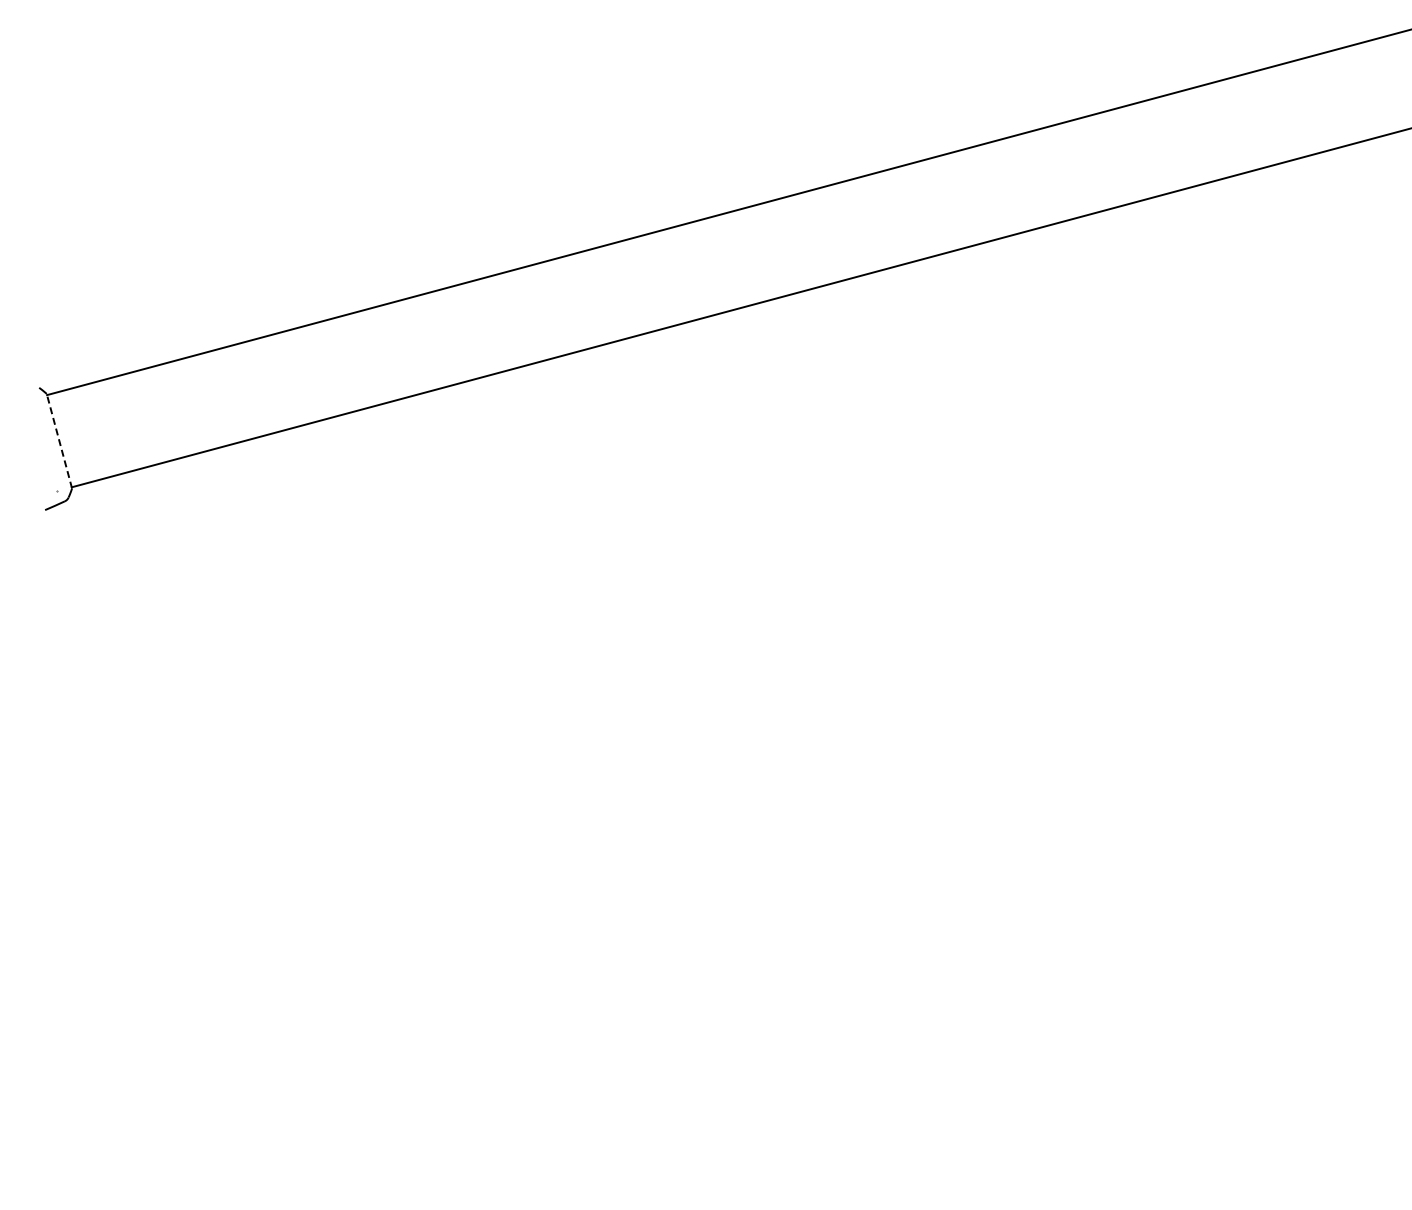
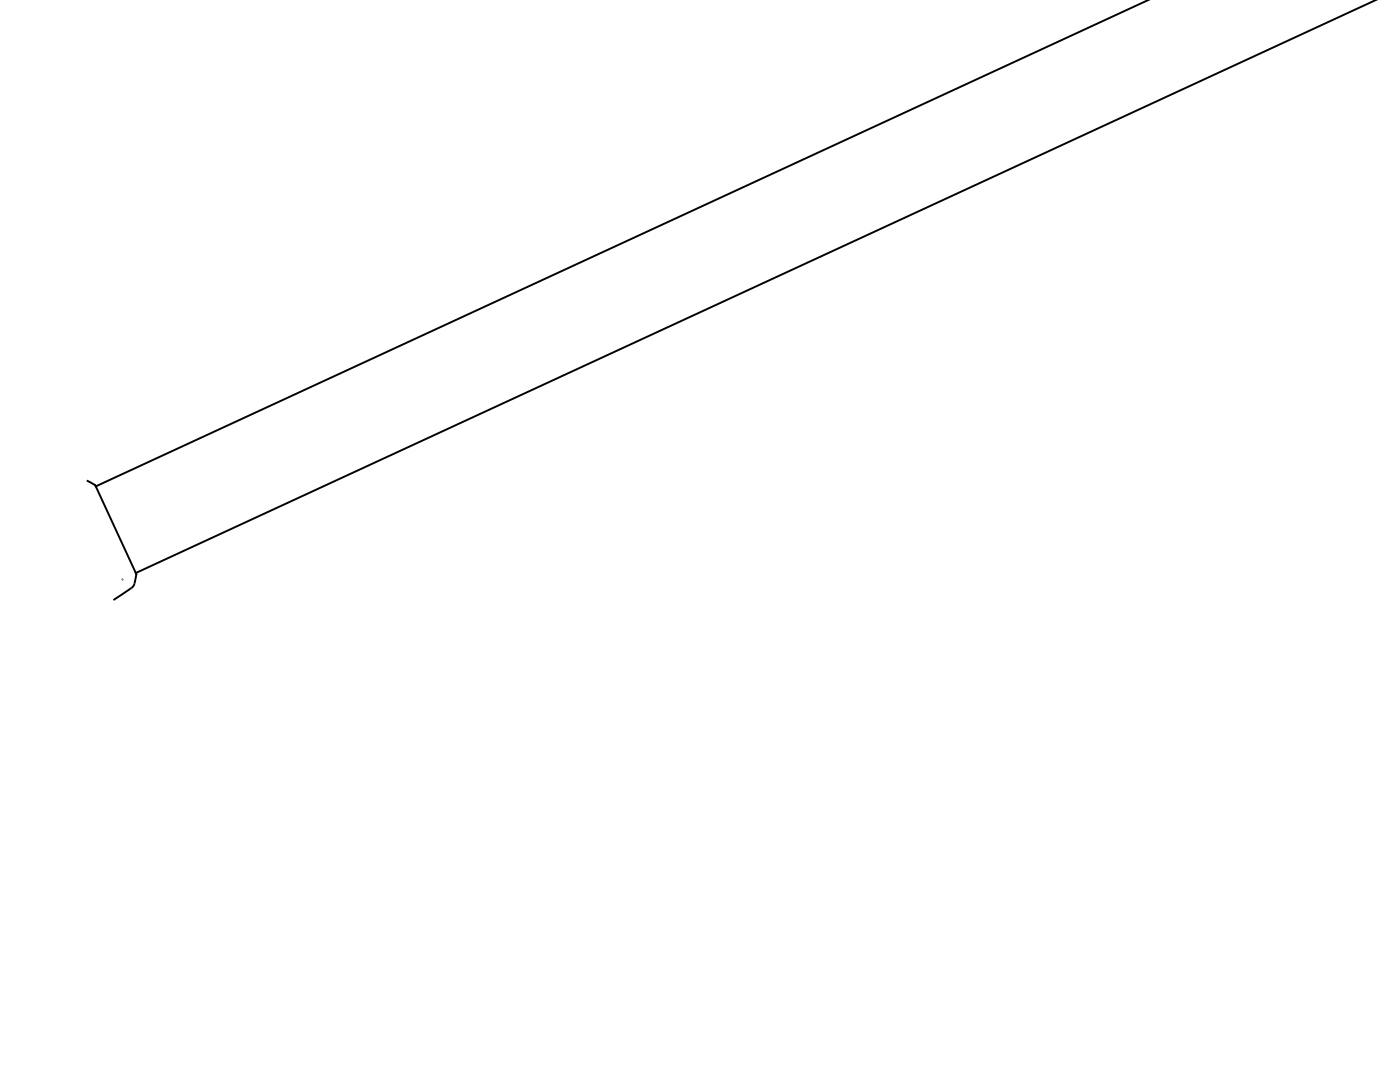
line: (59, 441) -> (115, 529), dashed -> solid

